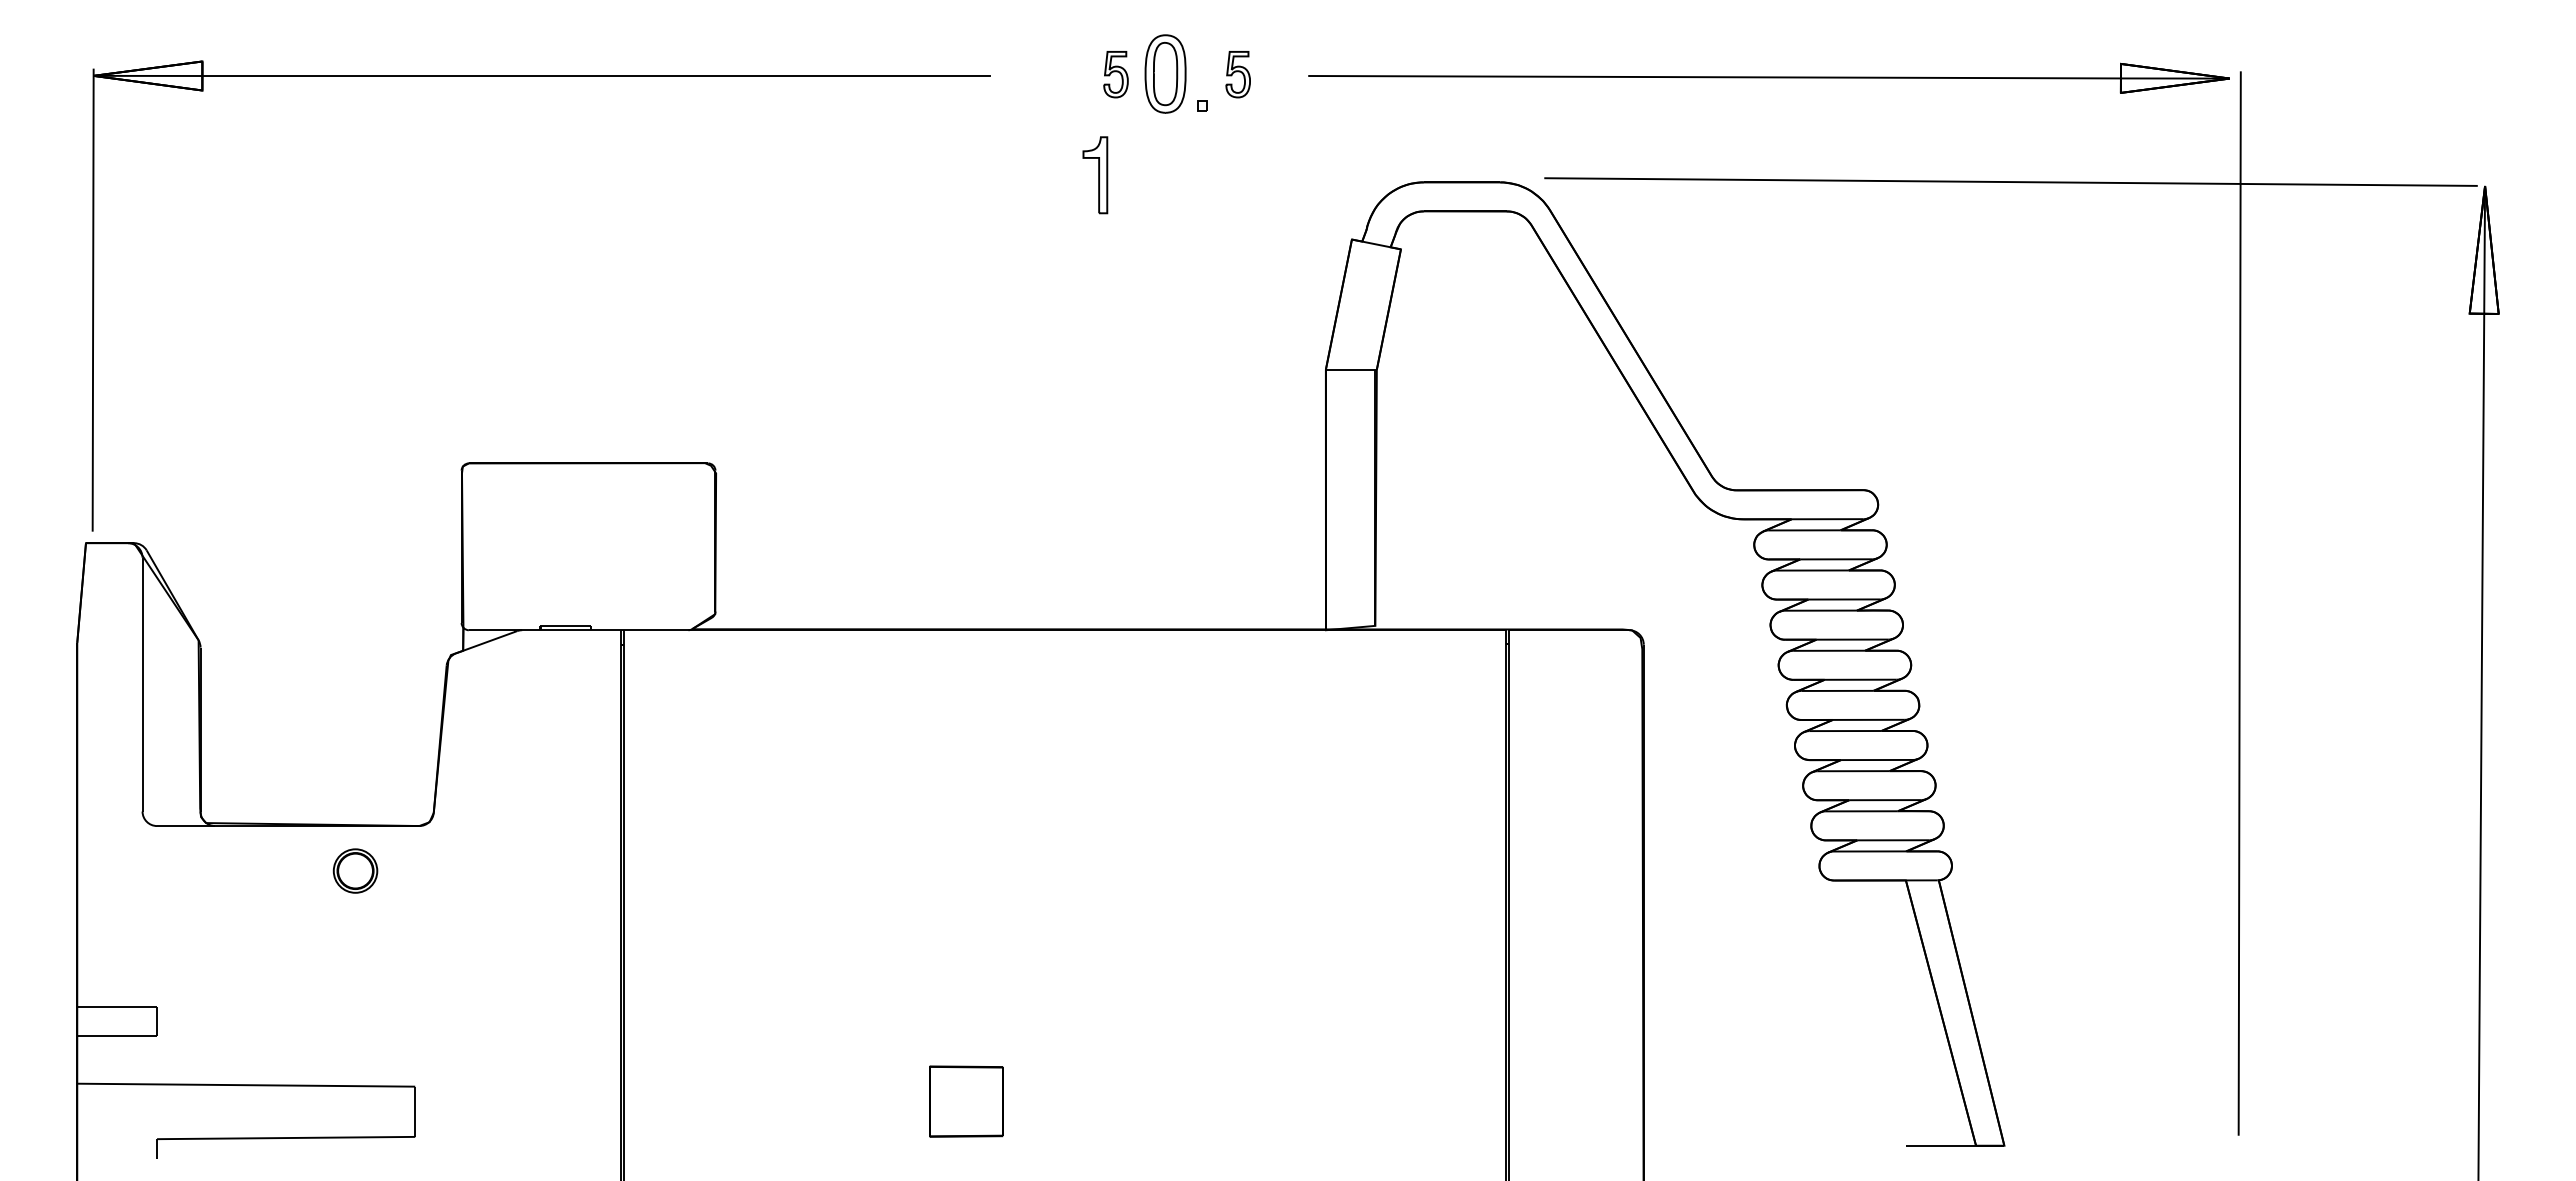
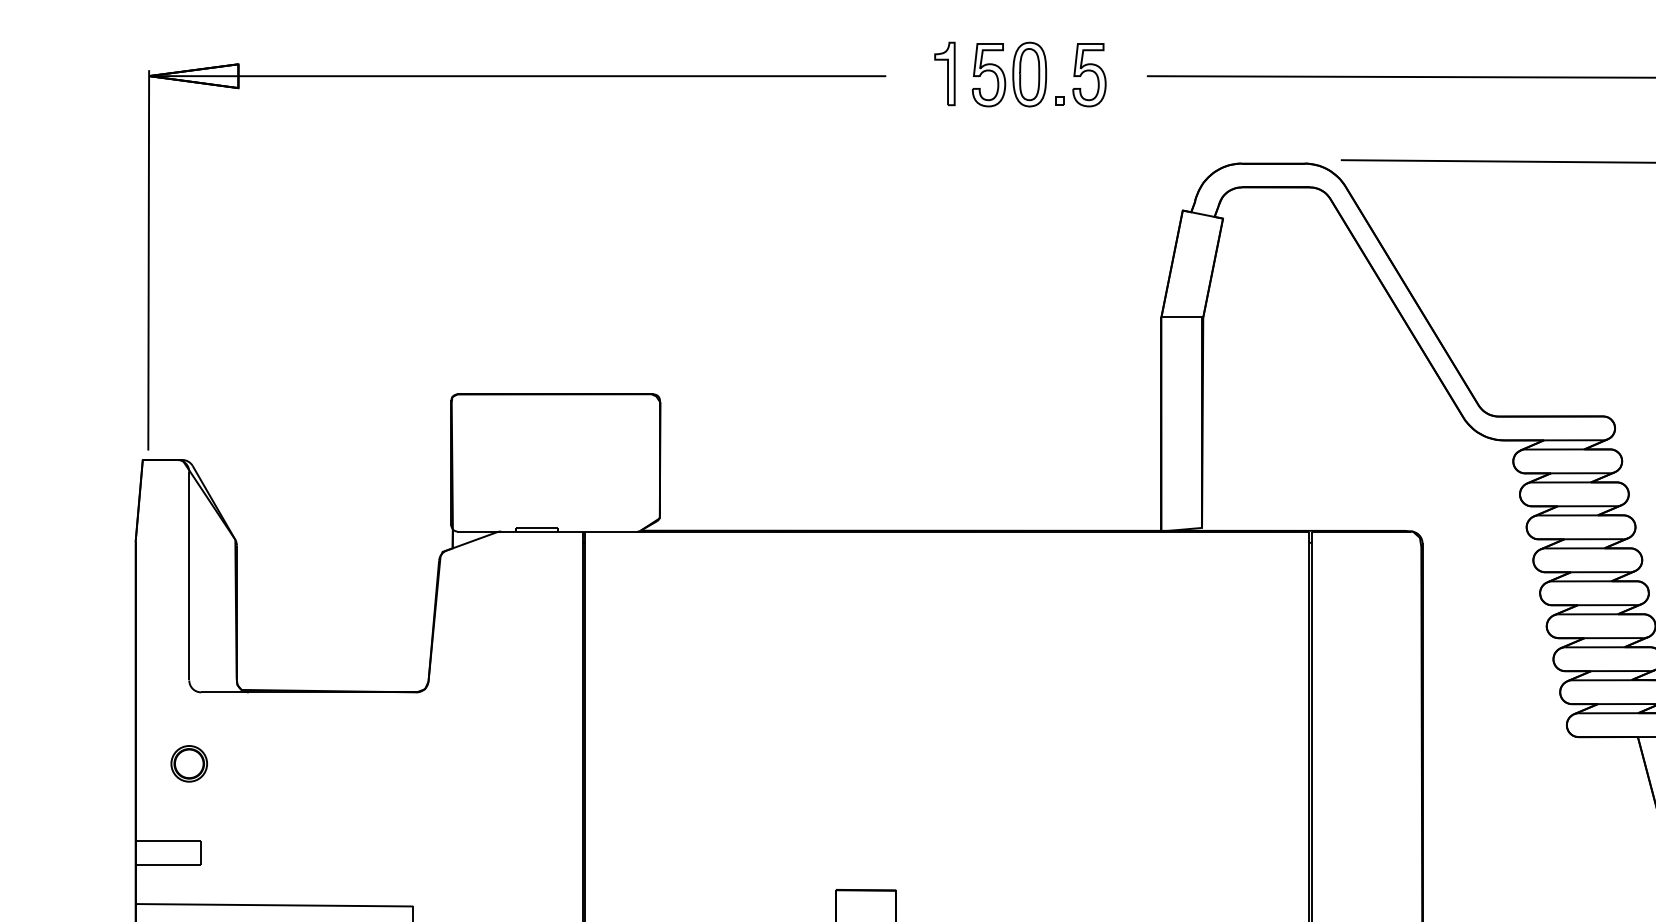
part: (1115, 74) -> (988, 74), size x1.67
part: (1237, 74) -> (1088, 74), size x1.67
part: (1095, 175) -> (945, 74), moved
part: (355, 870) -> (189, 763), moved

